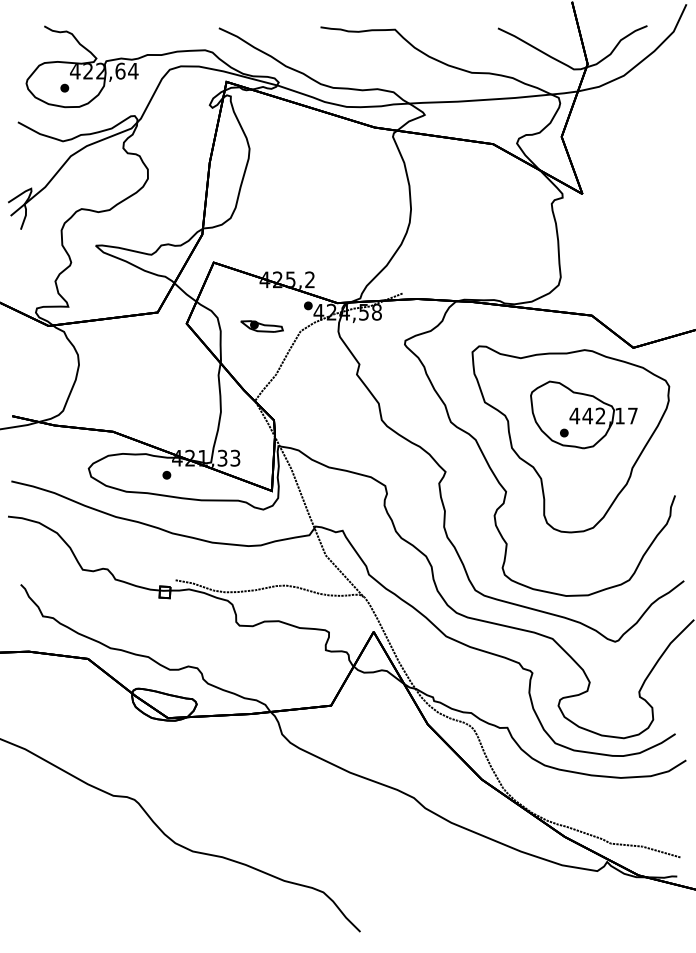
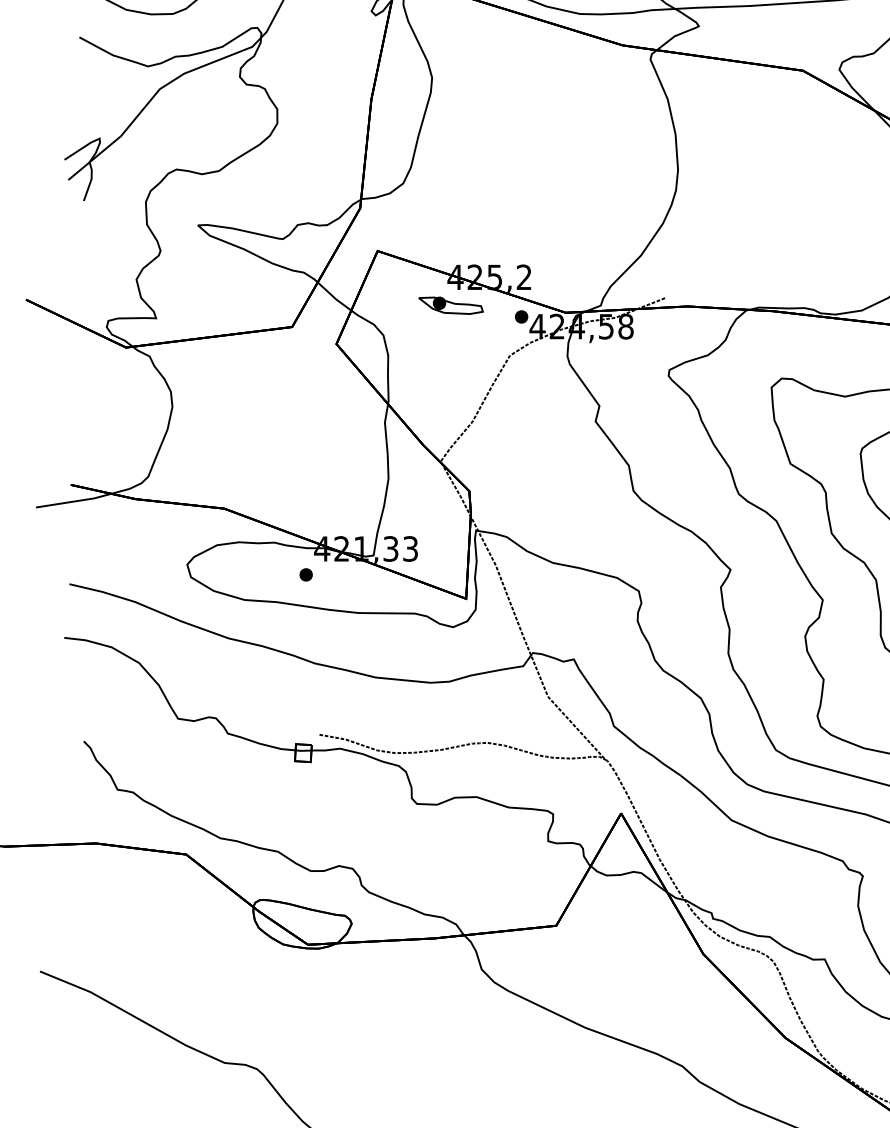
part: (261, 326) -> (450, 305), moved

